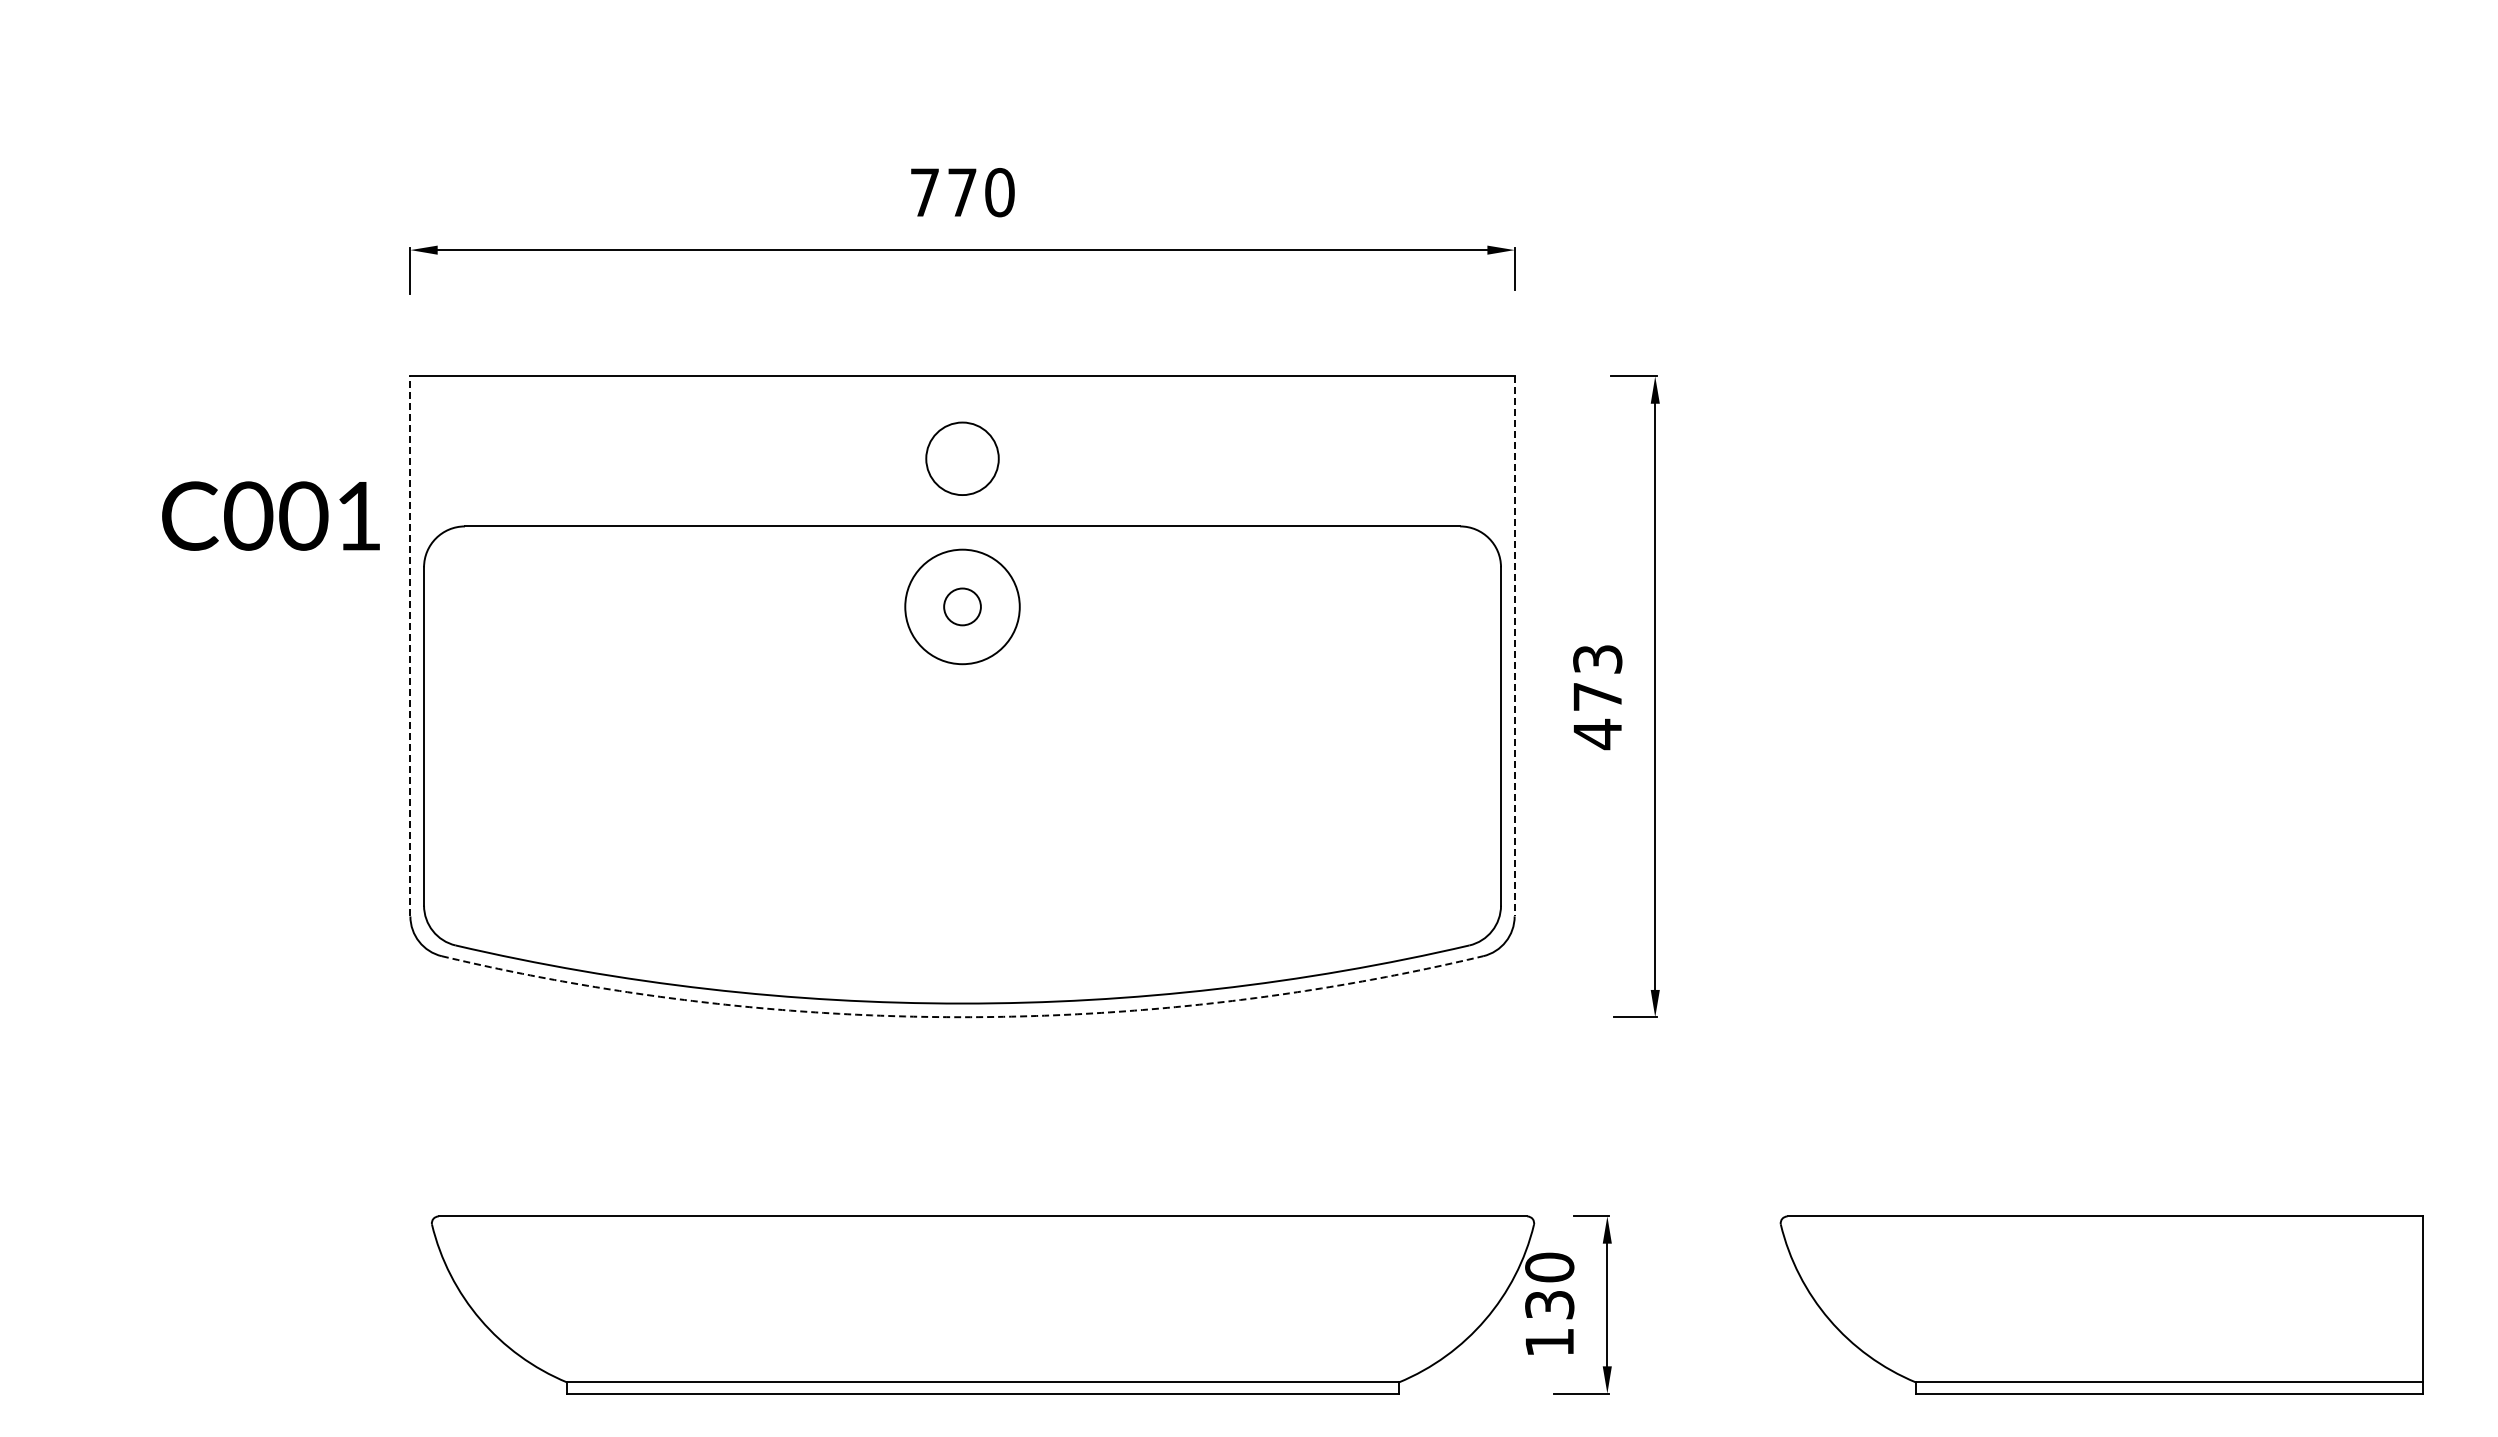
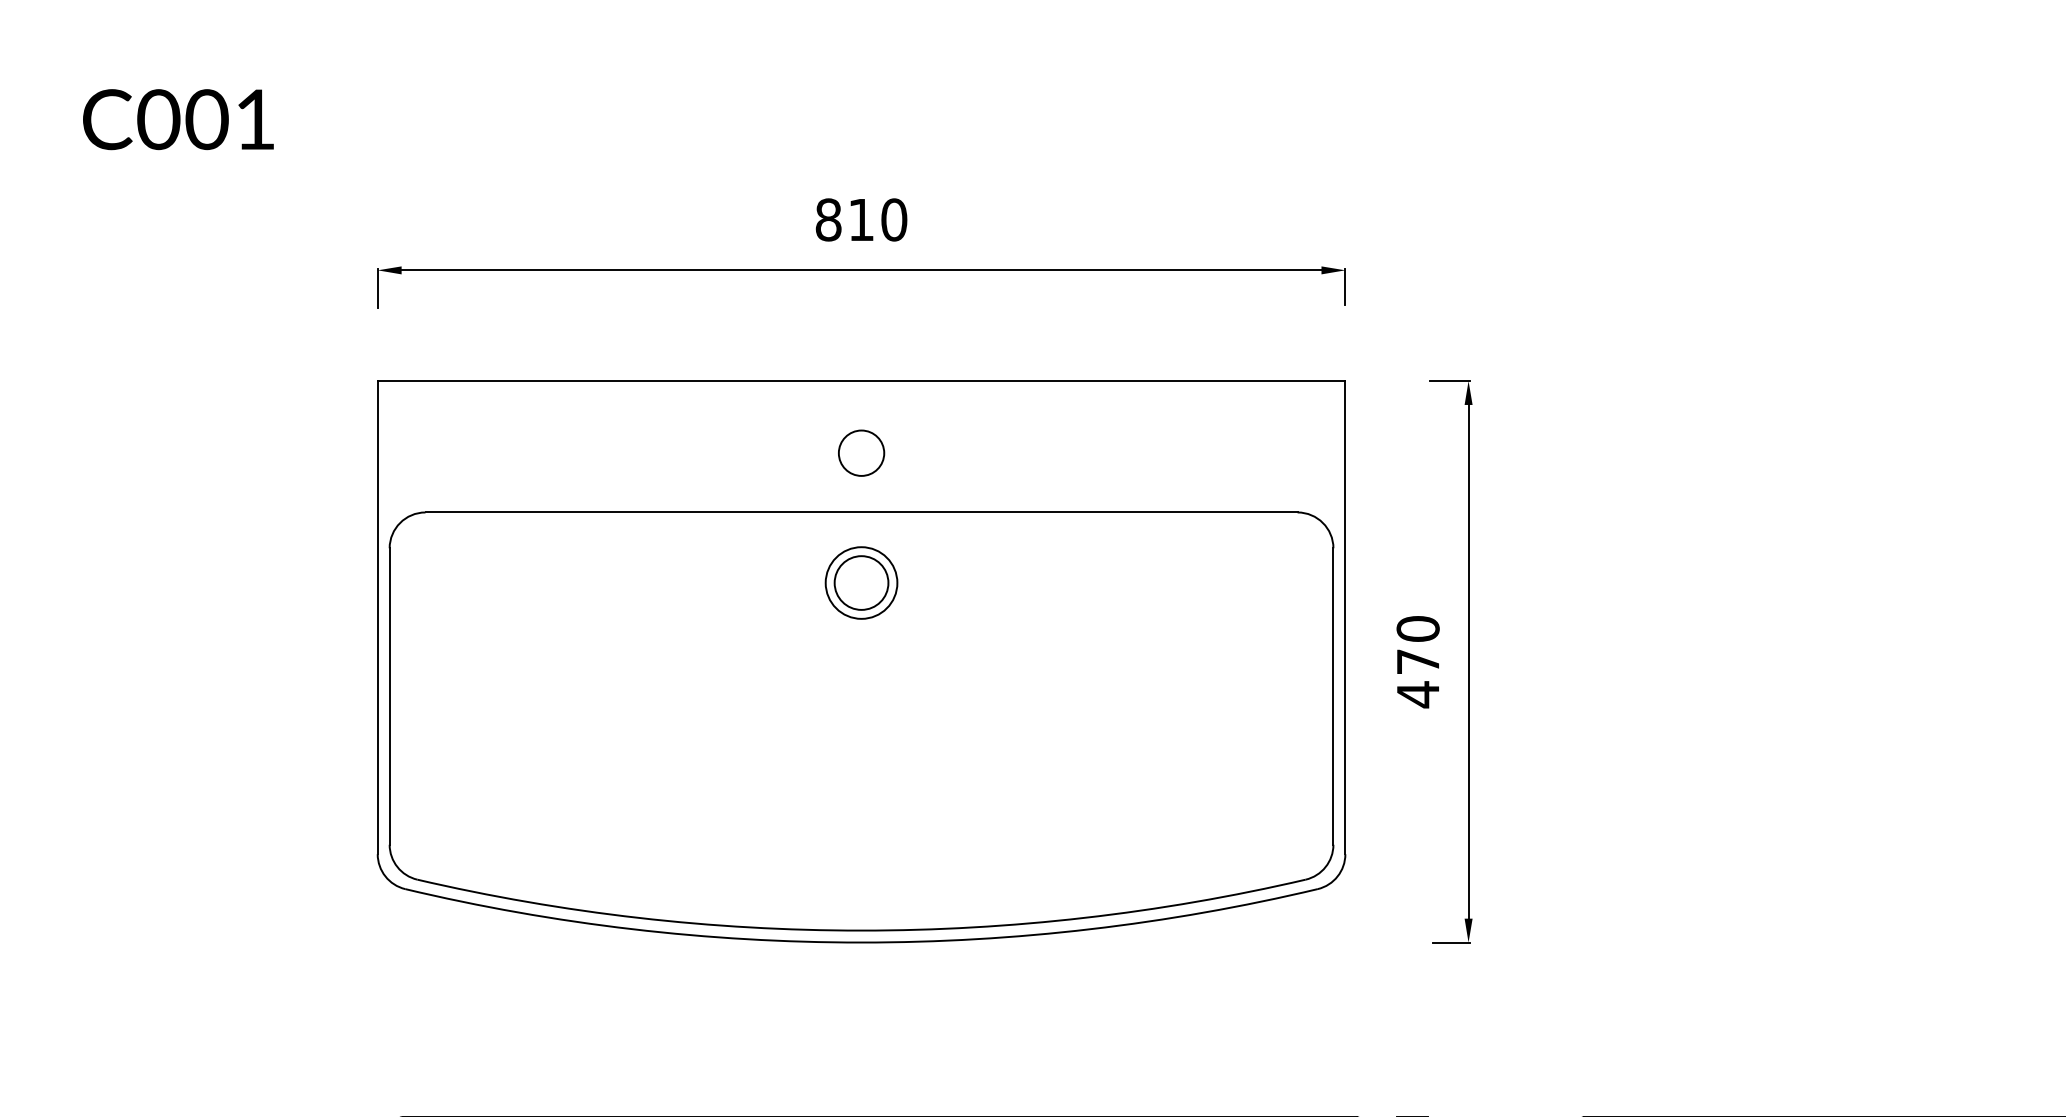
text: (943, 192) -> (844, 219), 770 -> 810
circle: (962, 458) -> (861, 452), size x0.71
text: (270, 515) -> (178, 119), moved
circle: (962, 606) -> (861, 582), size x0.71
circle: (962, 606) -> (861, 582), size x1.67
line: (410, 646) -> (377, 617), dashed -> solid
line: (1514, 646) -> (1345, 617), dashed -> solid
text: (1597, 659) -> (1417, 629), 473 -> 470
arc: (962, 1017) -> (861, 942), dashed -> solid

